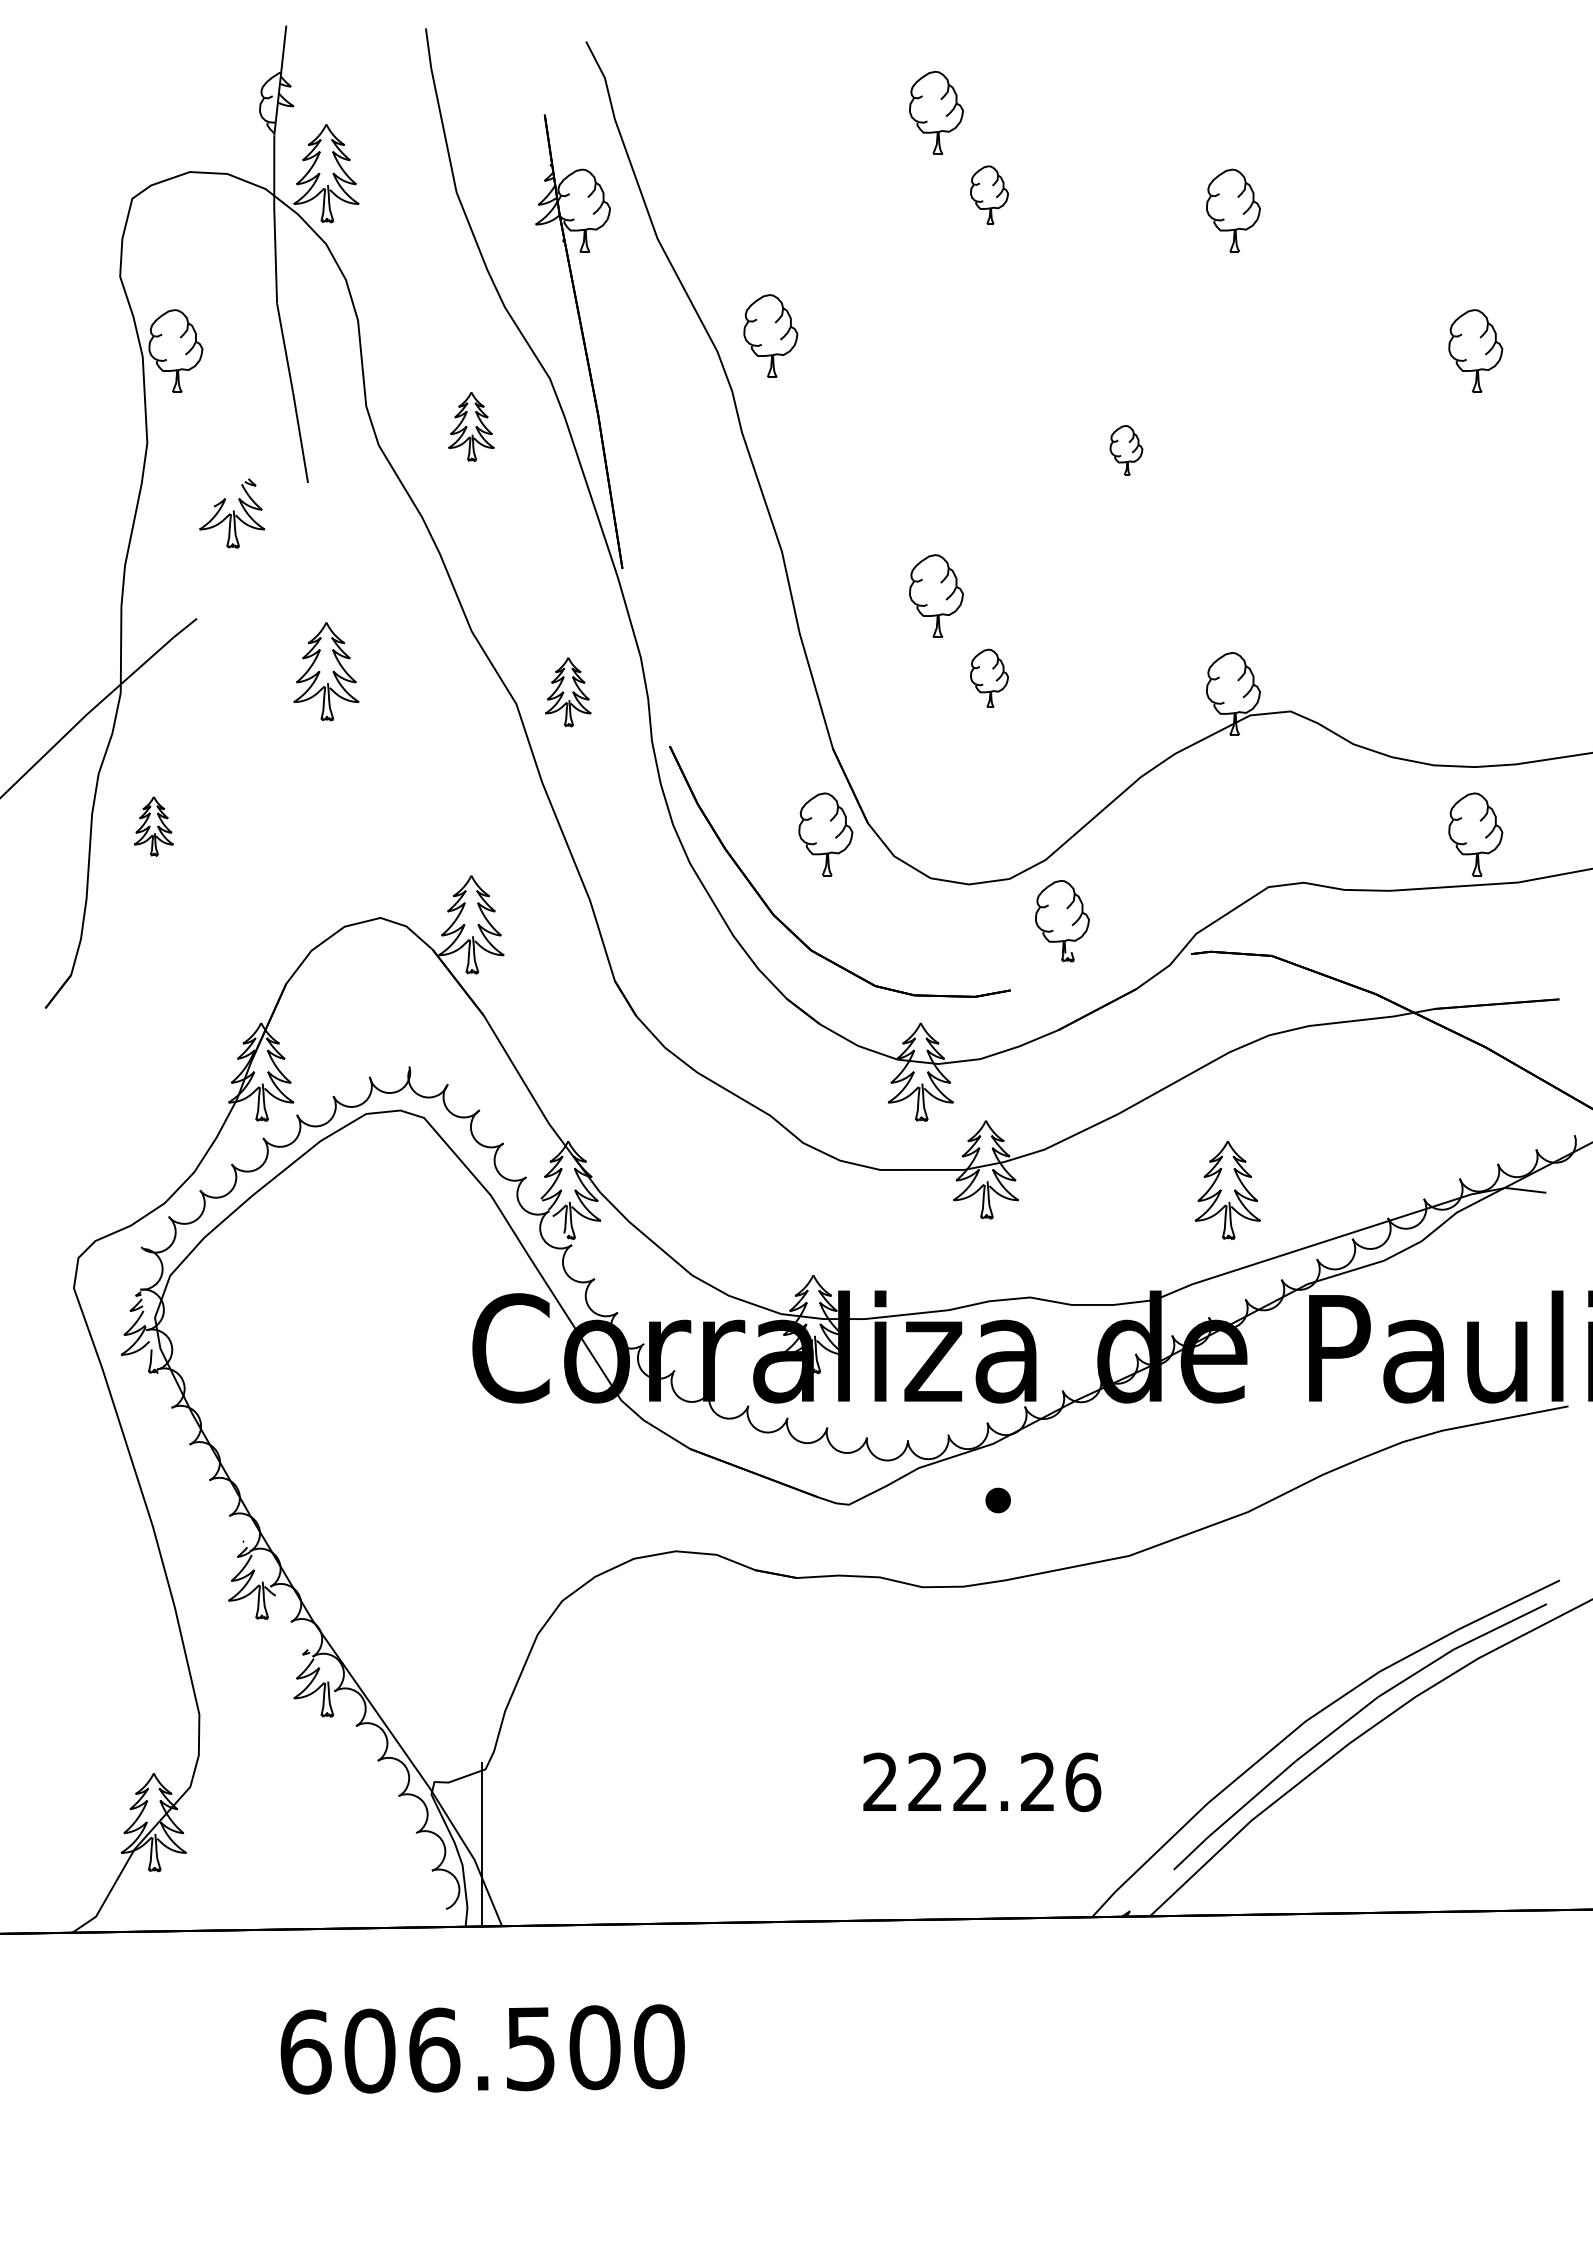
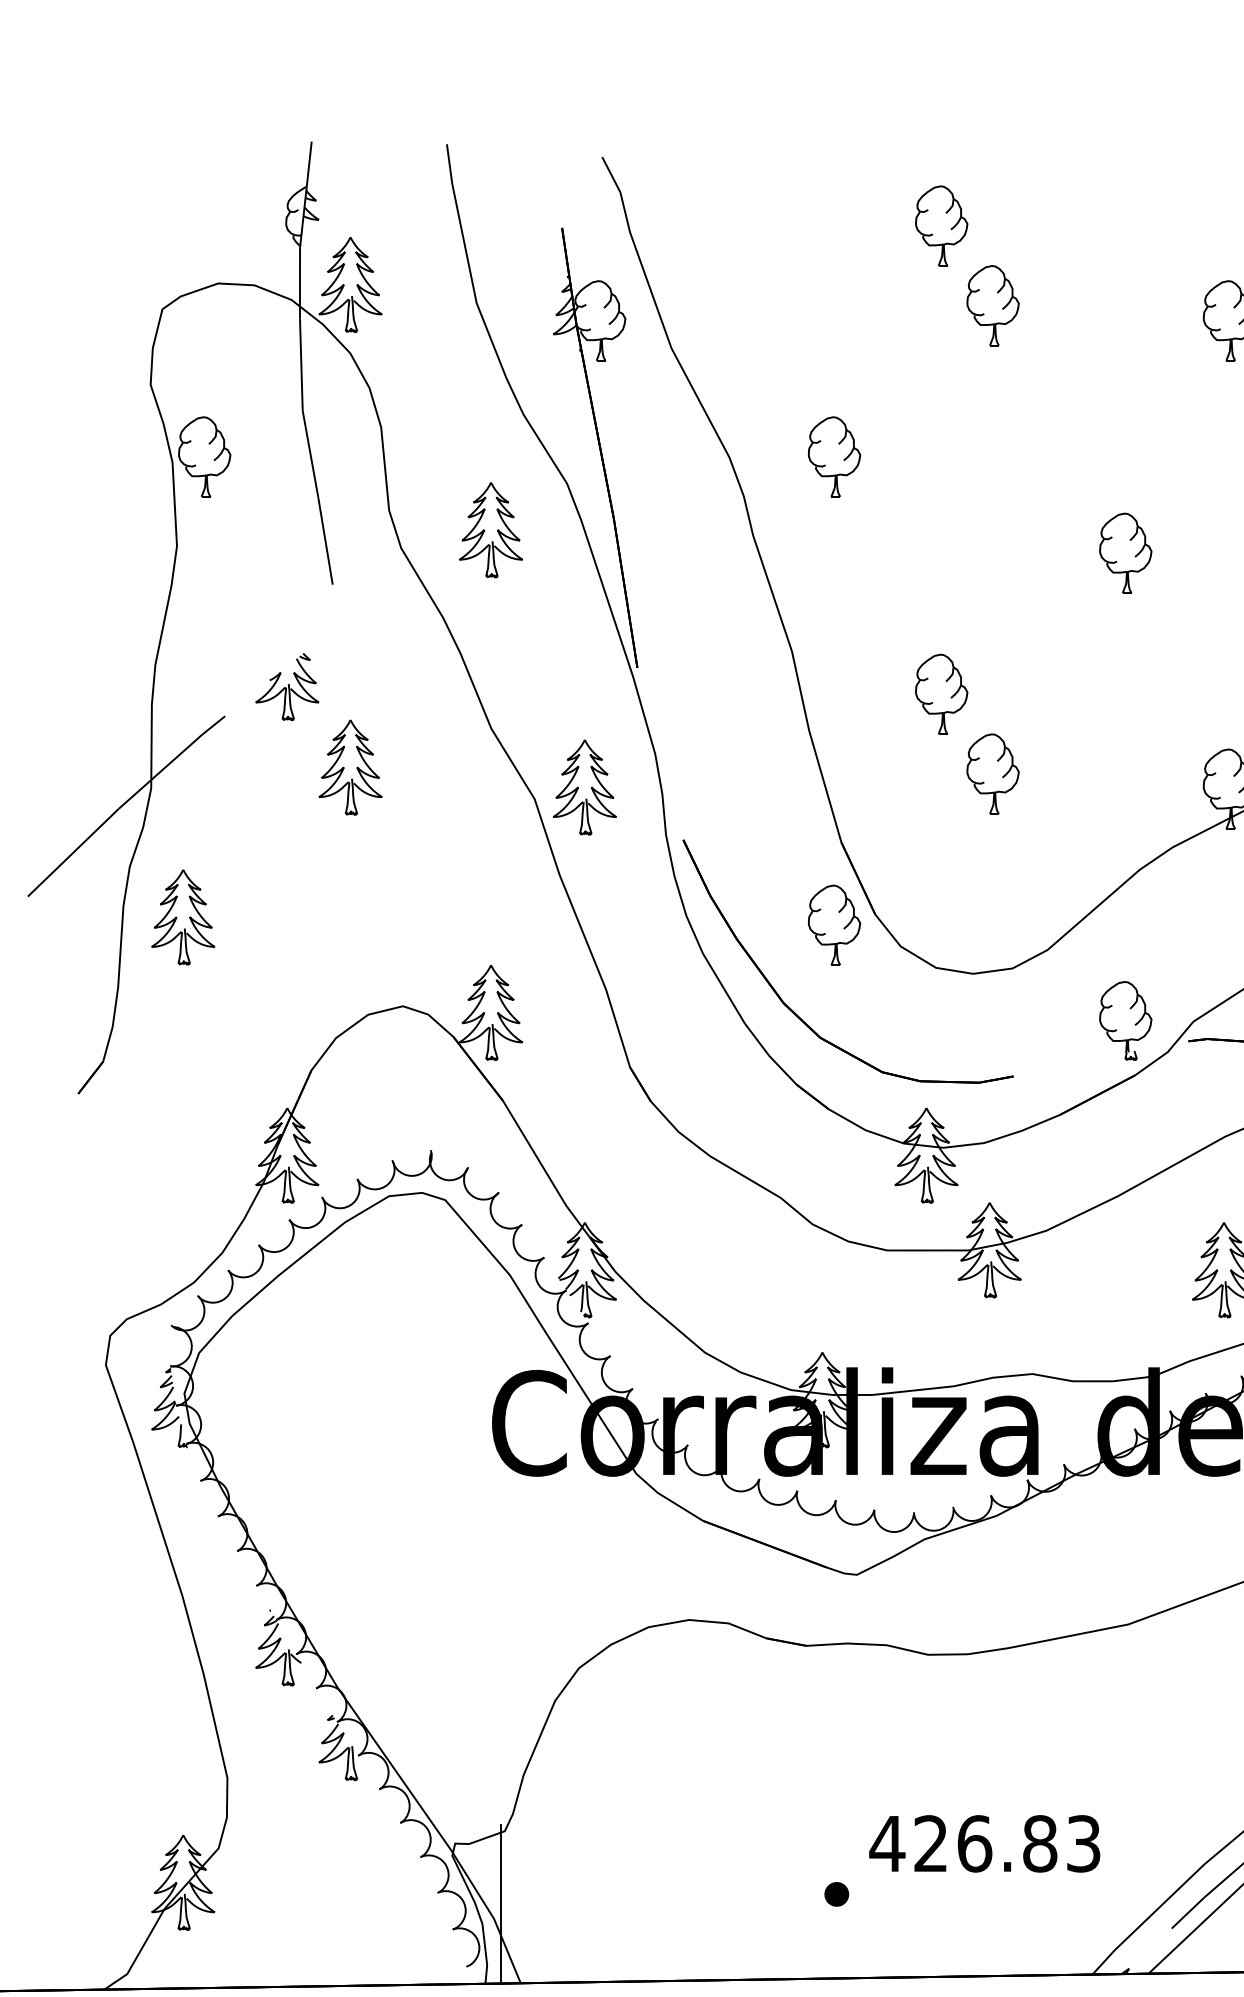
part: (989, 194) -> (993, 305), size x1.43
part: (770, 335) -> (834, 456), moved
part: (471, 426) -> (491, 530), size x1.43
part: (1126, 450) -> (1125, 553), size x1.67
part: (232, 513) -> (287, 687), moved
part: (989, 678) -> (993, 774), size x1.43
part: (568, 691) -> (585, 786), size x1.43
part: (153, 826) -> (182, 917), size x1.67
part: (1062, 921) -> (1125, 1021), moved
part: (997, 1500) -> (836, 1894), moved
text: (981, 1782) -> (985, 1844), 222.26 -> 426.83

